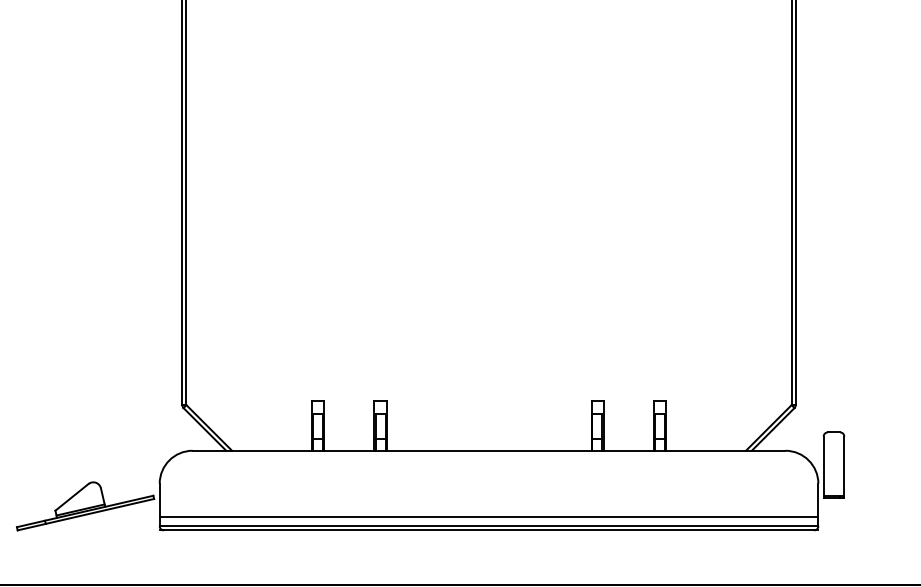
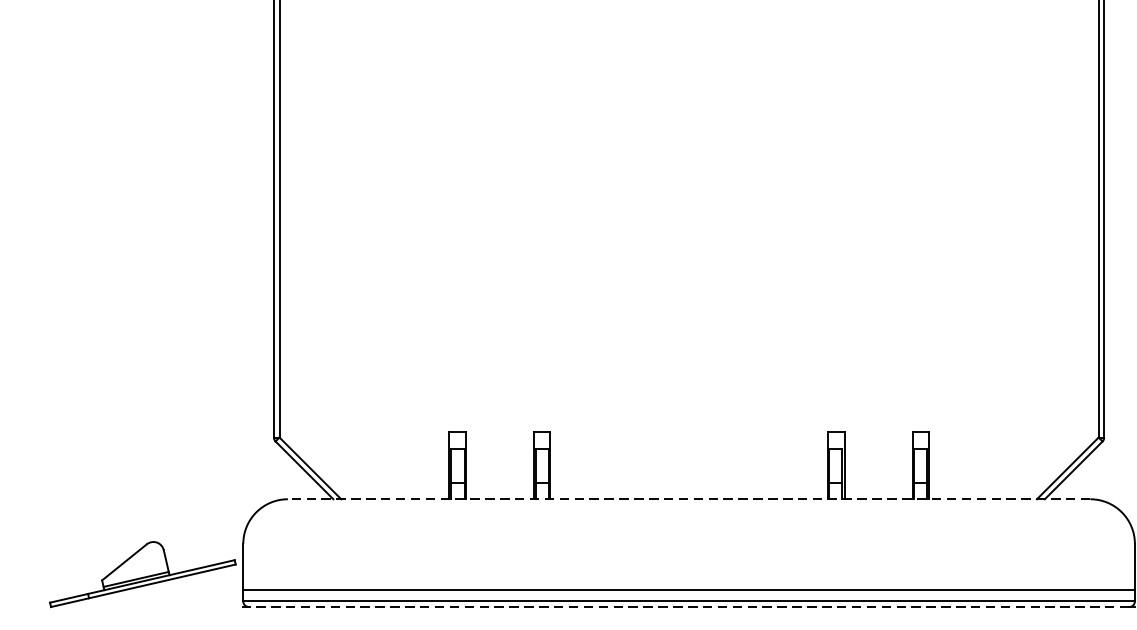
line: (488, 450) -> (688, 498), solid -> dashed
line: (488, 530) -> (688, 607), solid -> dashed

